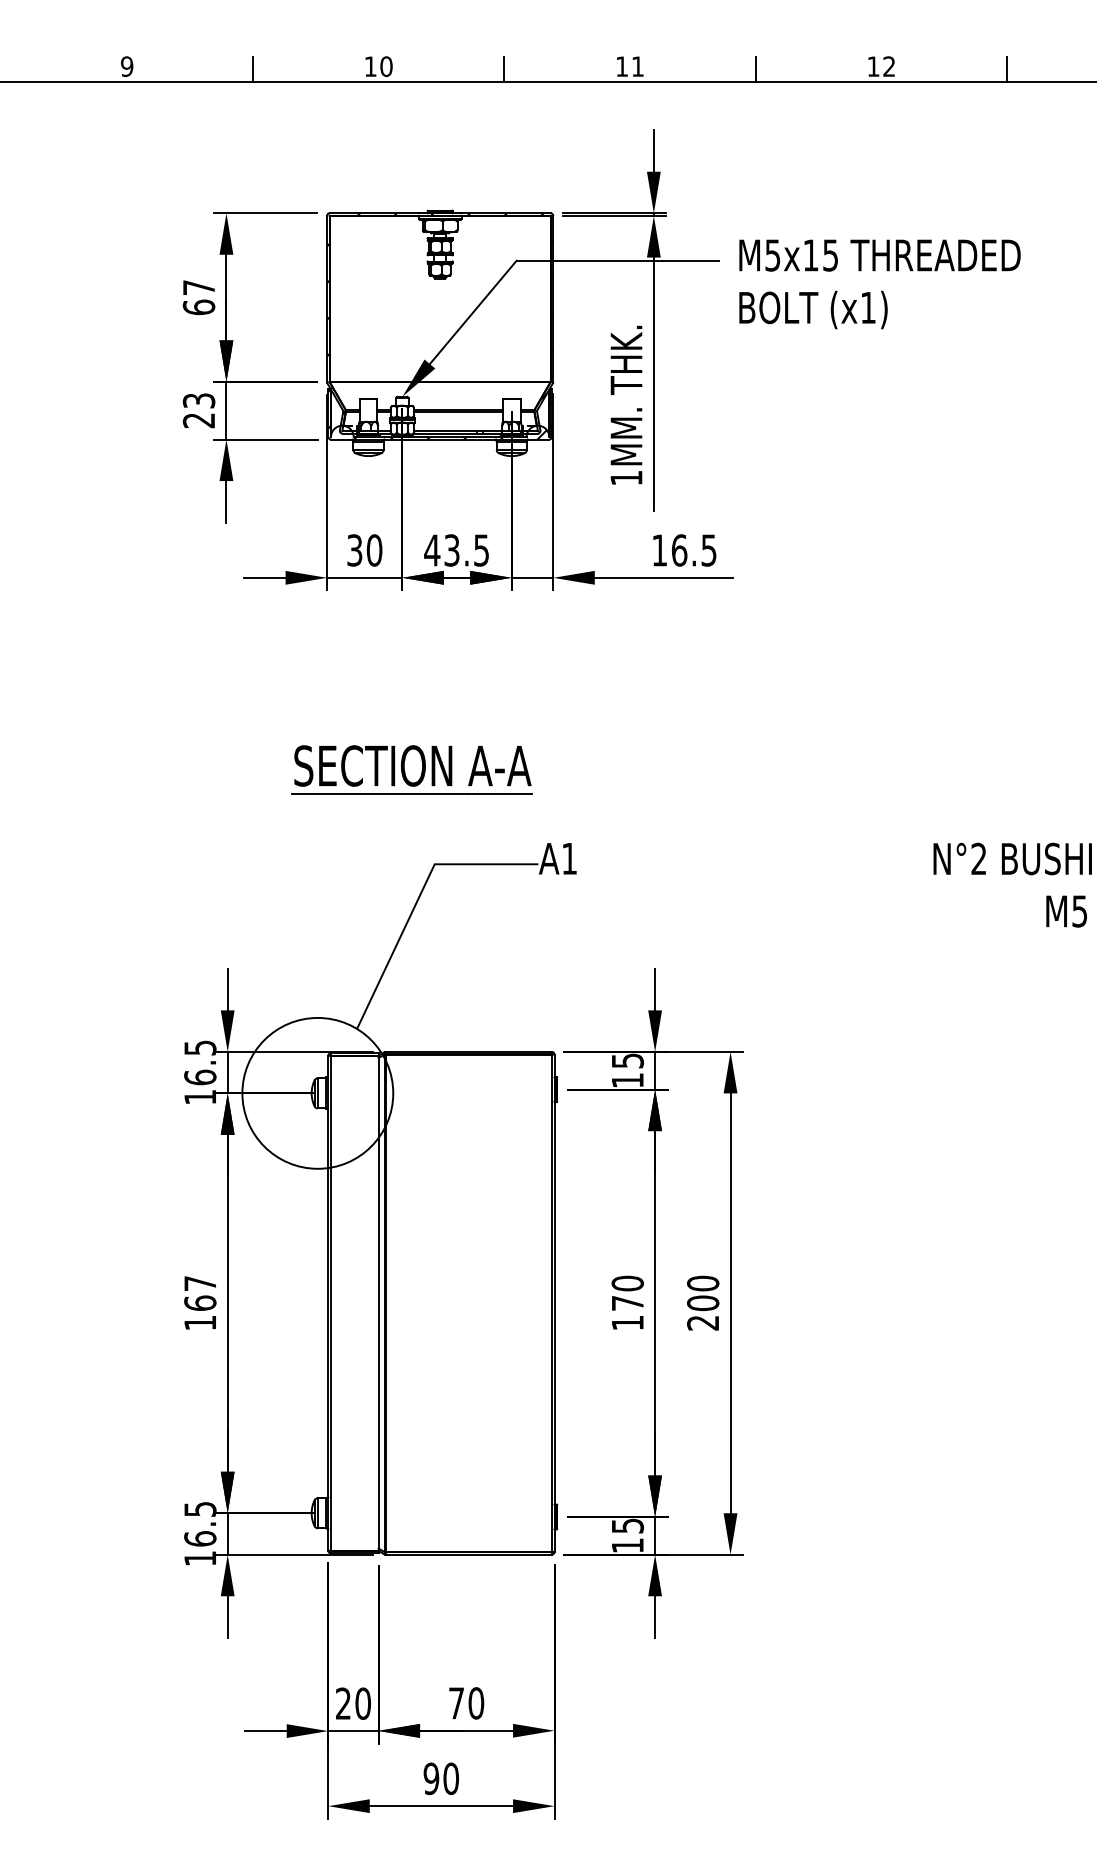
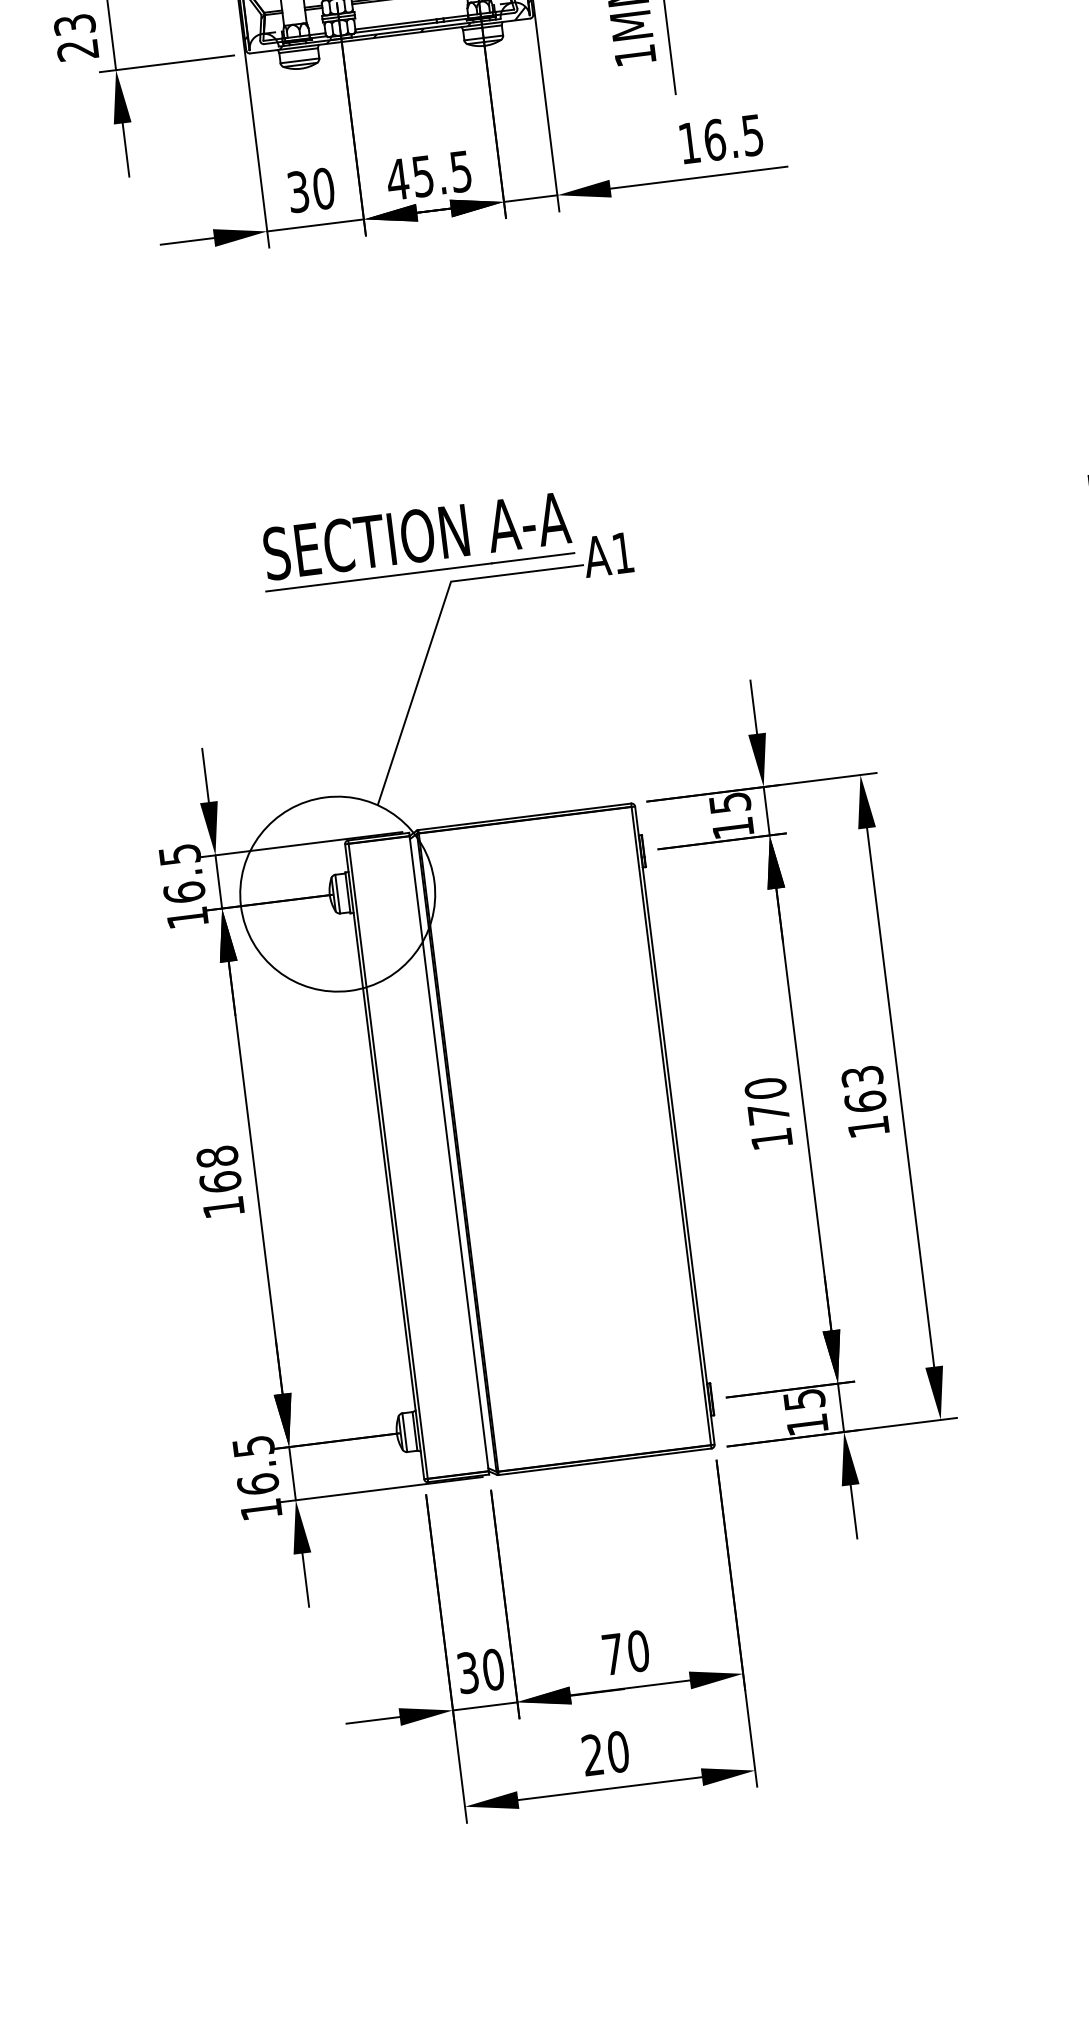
text: (452, 550) -> (423, 176), 43.5 -> 45.5
part: (411, 769) -> (415, 540), moved
text: (200, 1283) -> (217, 1156), 167 -> 168
text: (703, 1302) -> (865, 1100), 200 -> 163
text: (343, 1703) -> (468, 1672), 20 -> 30
text: (431, 1778) -> (592, 1754), 90 -> 20

